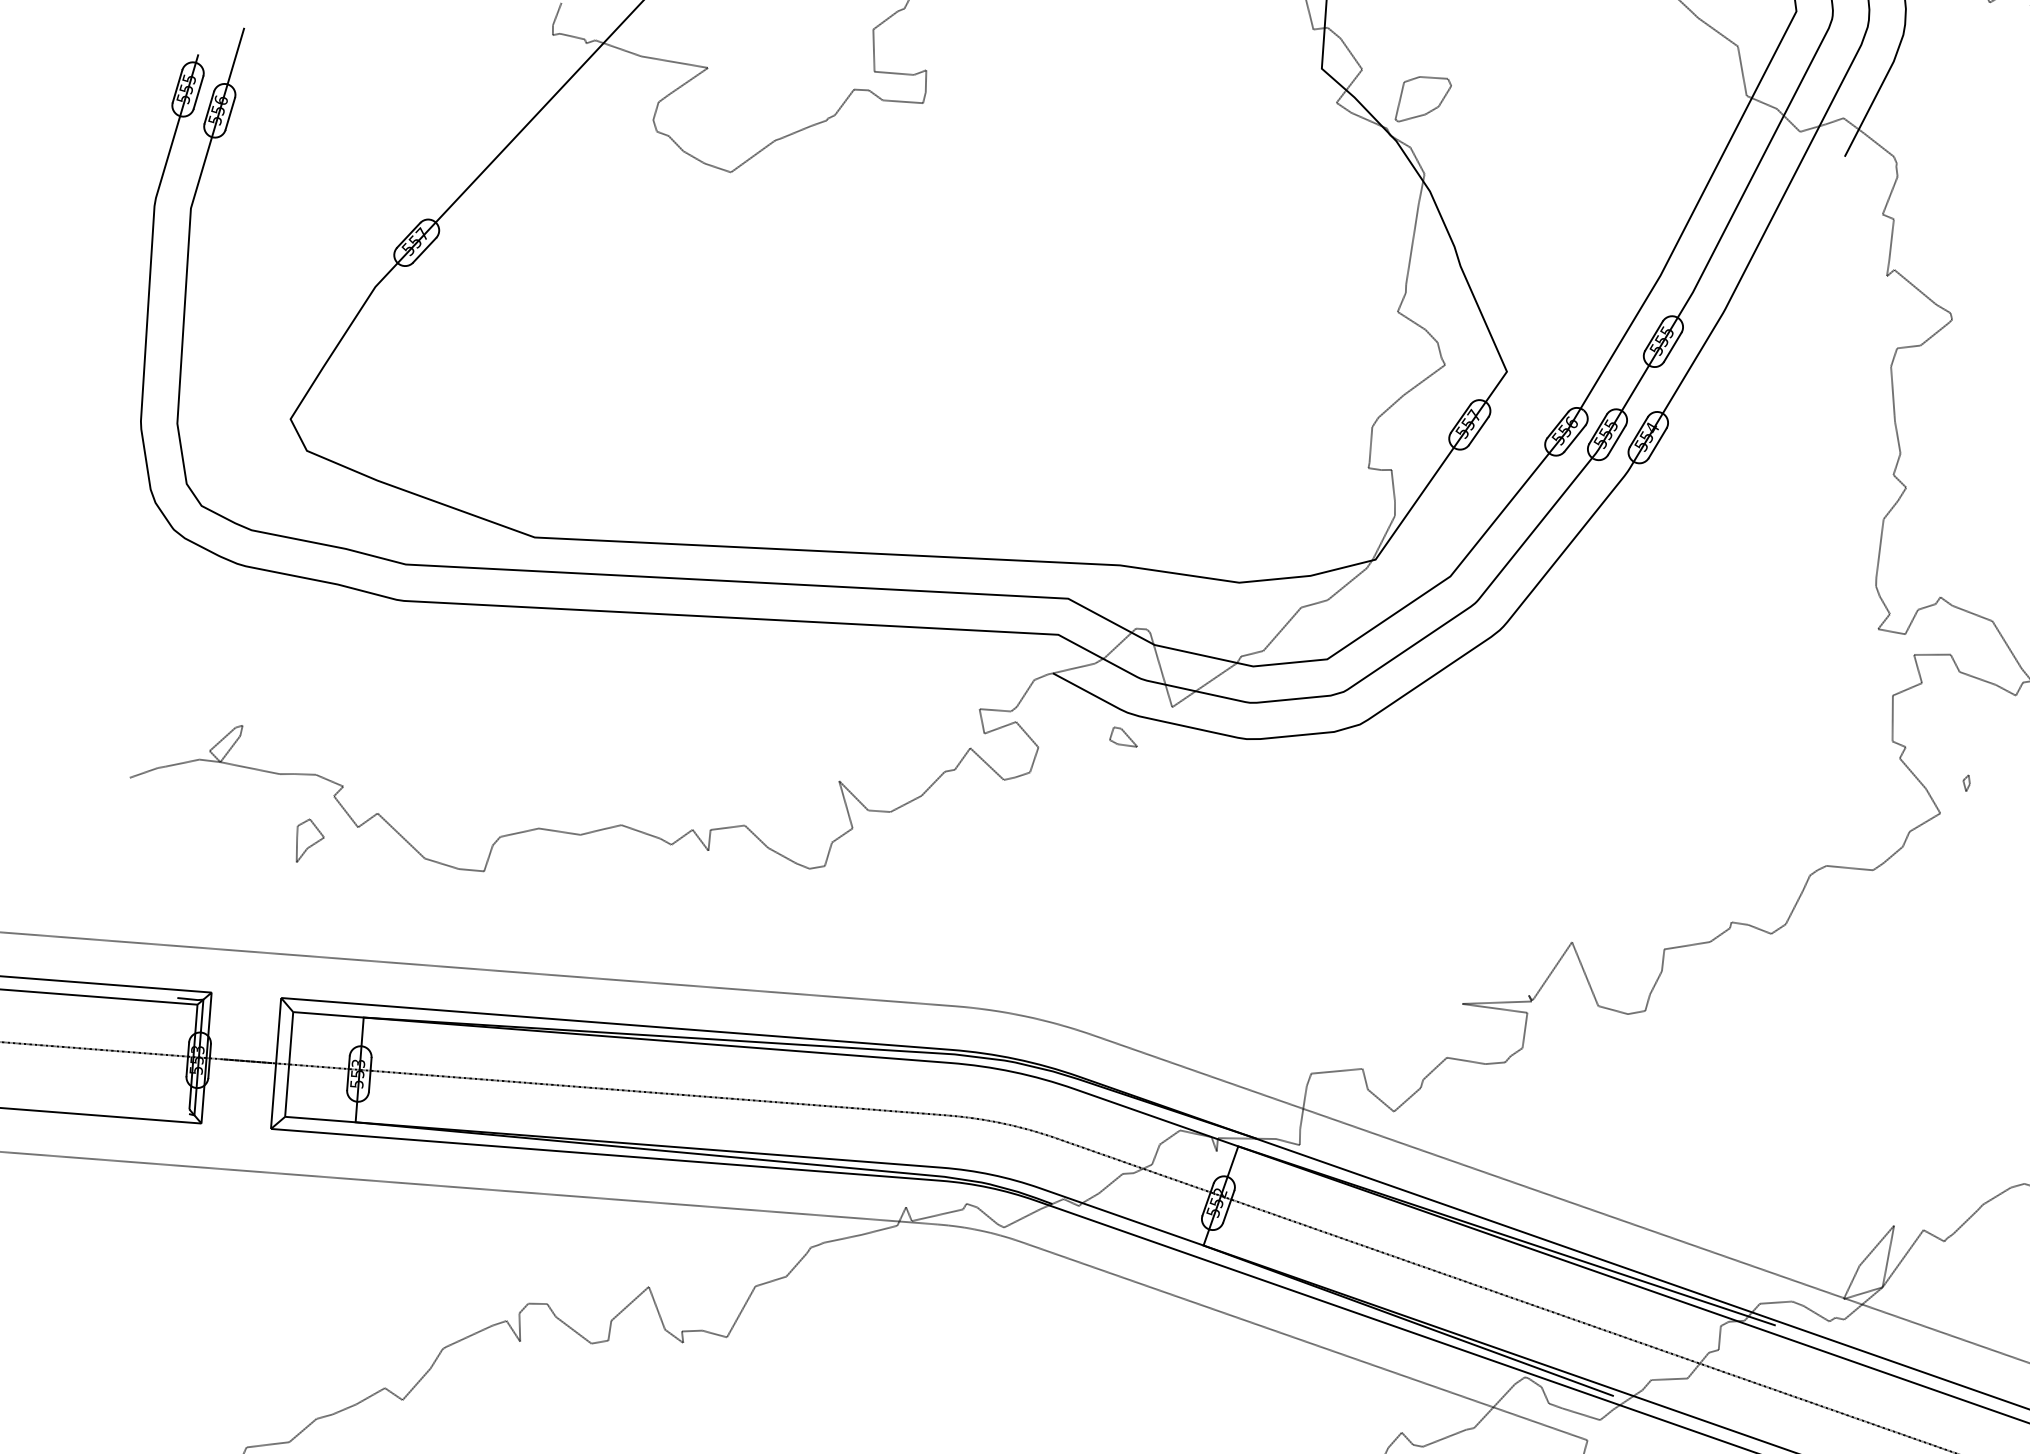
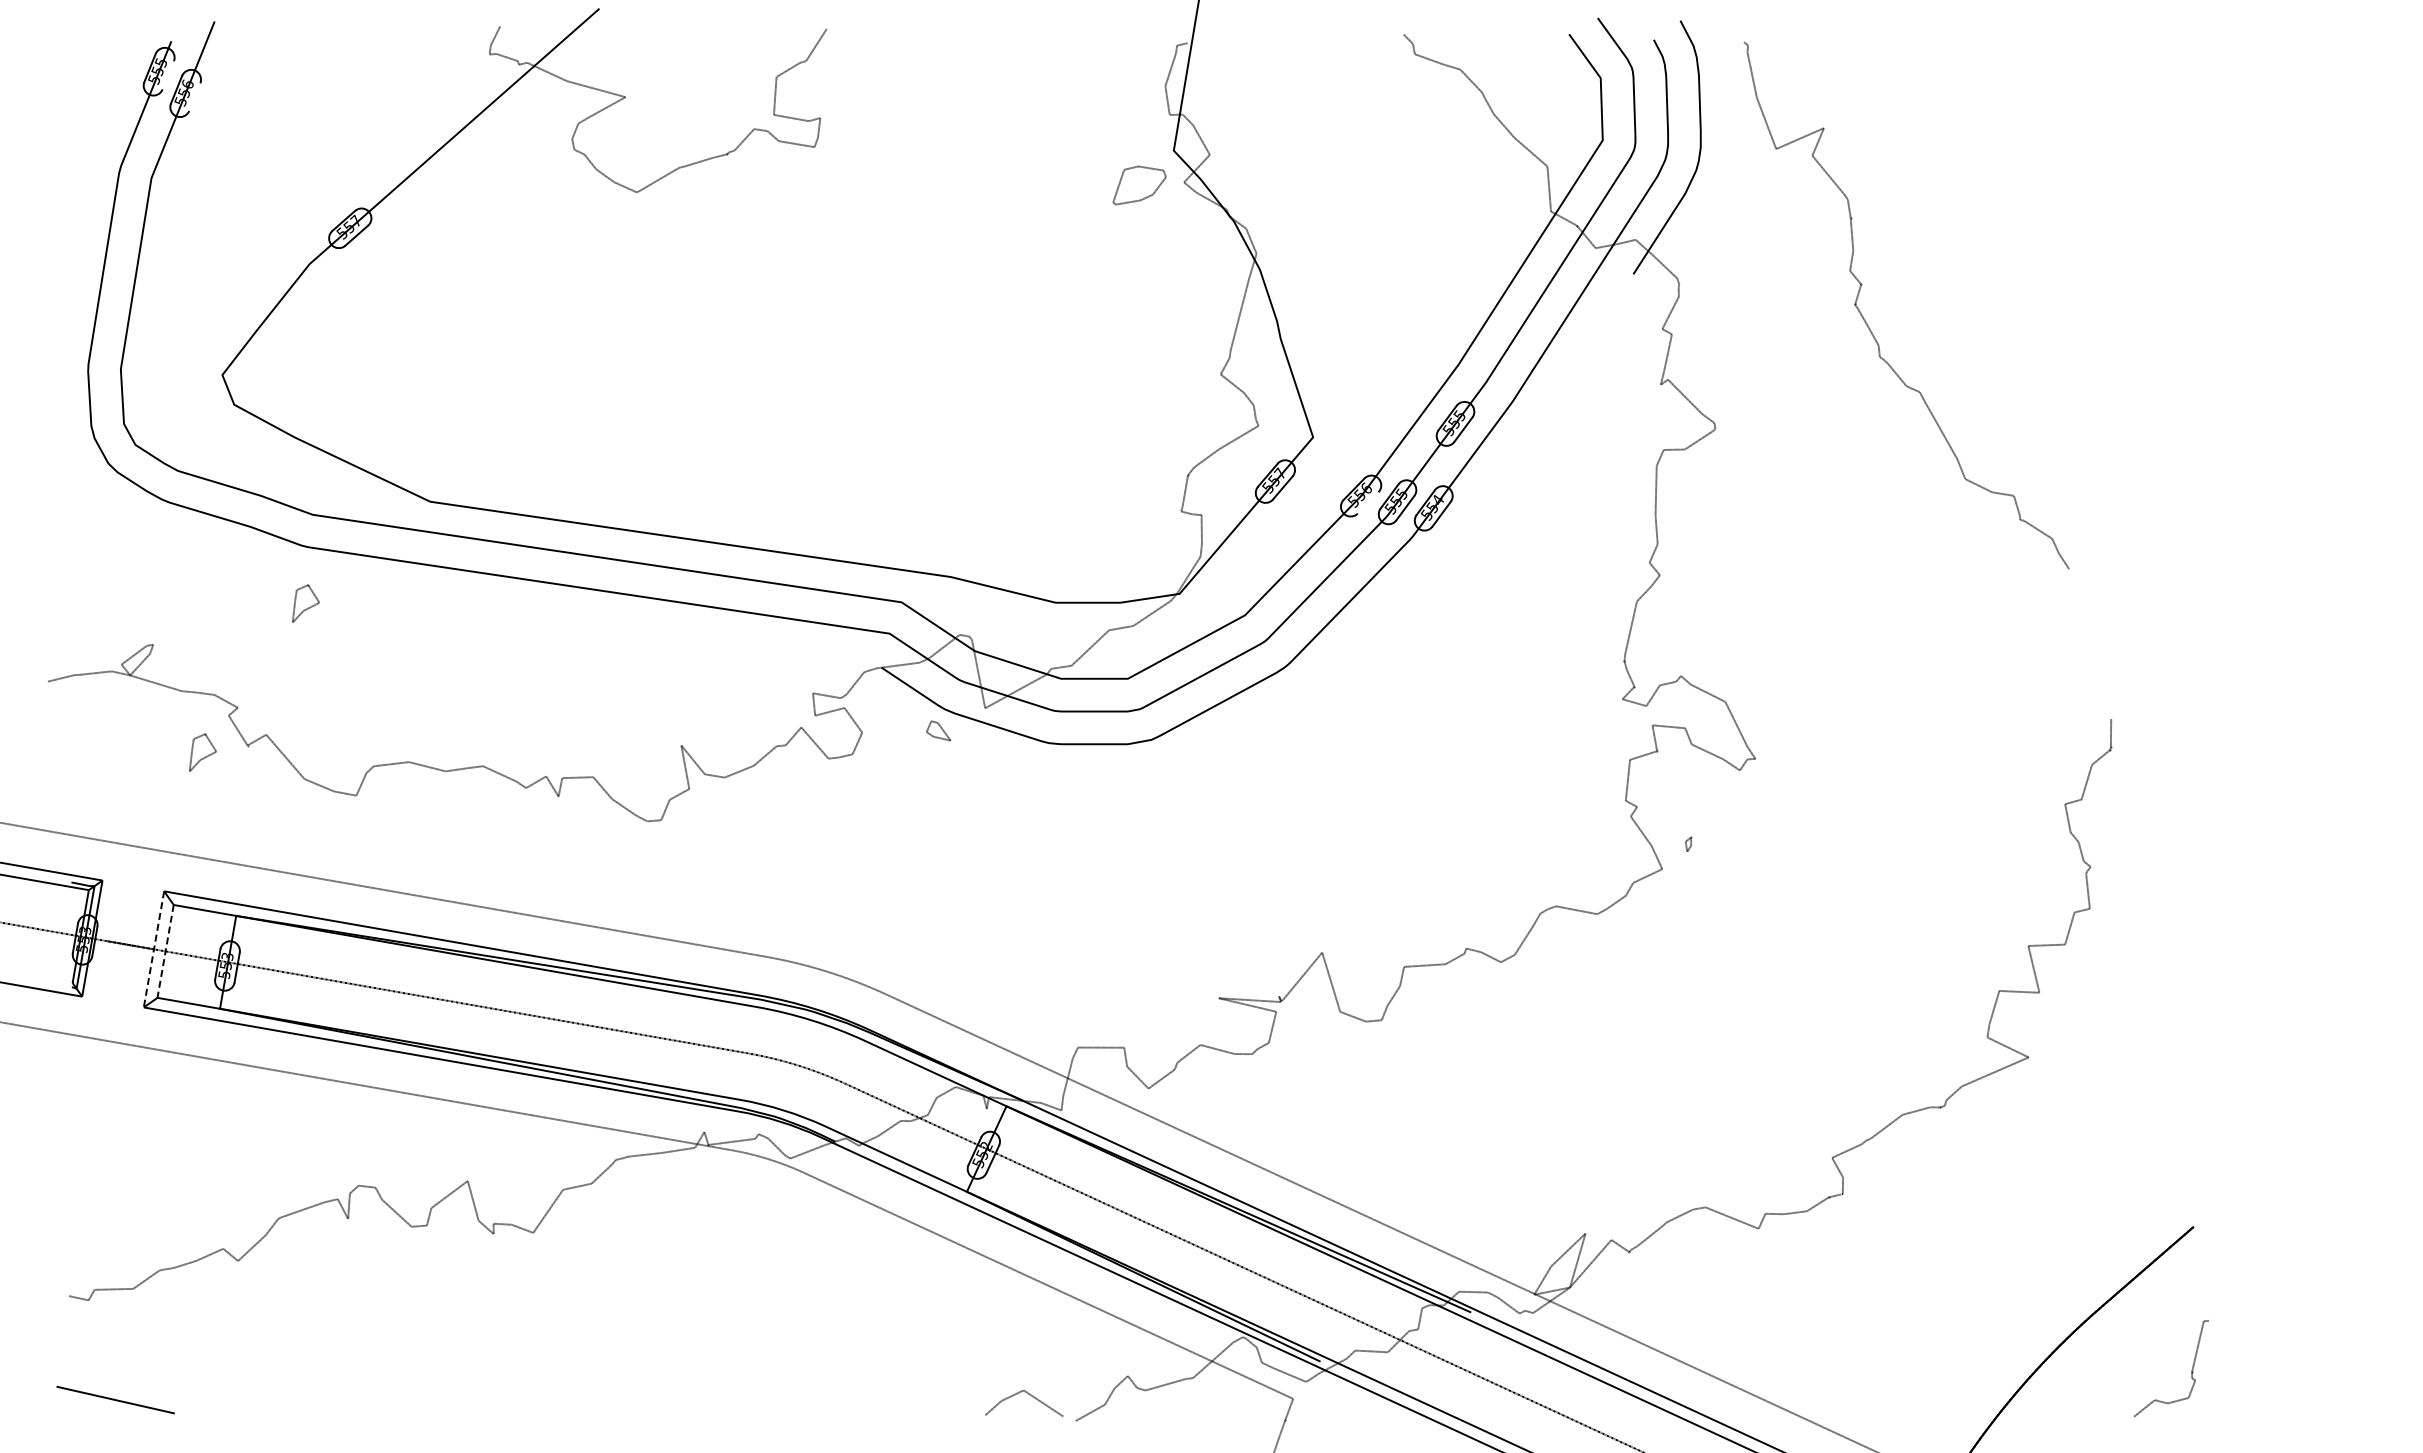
line: (197, 92) -> (167, 75), removed
part: (1422, 97) -> (1139, 185), moved
line: (229, 113) -> (194, 96), removed
line: (1574, 438) -> (1367, 502), removed
part: (407, 663) -> (305, 603), added
line: (276, 1063) -> (154, 949), solid -> dashed
line: (289, 1064) -> (165, 951), solid -> dashed

